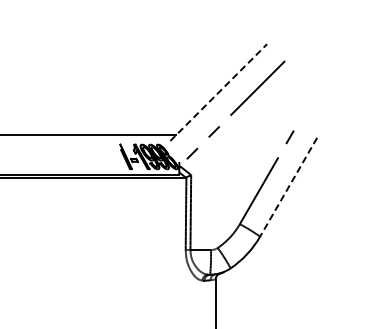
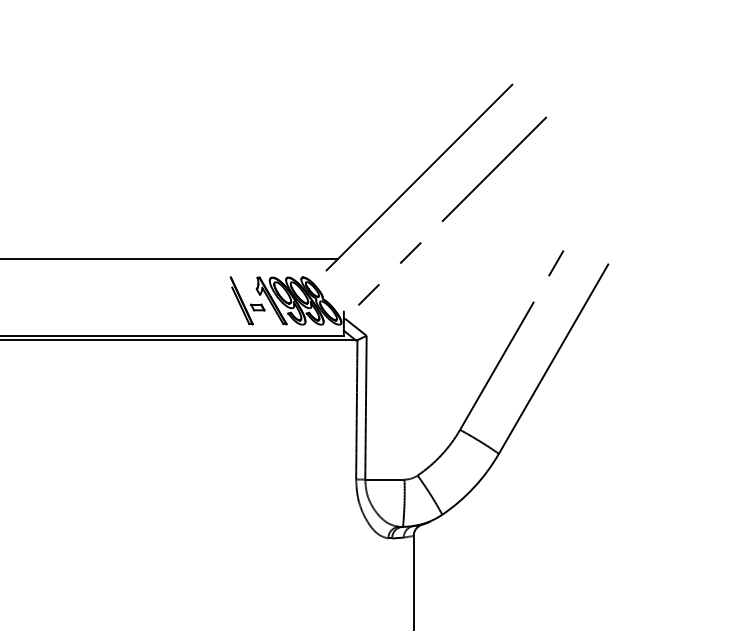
line: (219, 92) -> (420, 177), dashed -> solid
line: (288, 187) -> (553, 359), dashed -> solid

